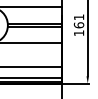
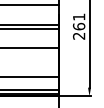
text: (78, 33) -> (78, 36), 161 -> 261

